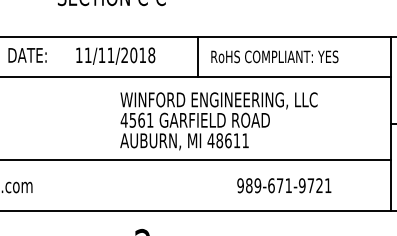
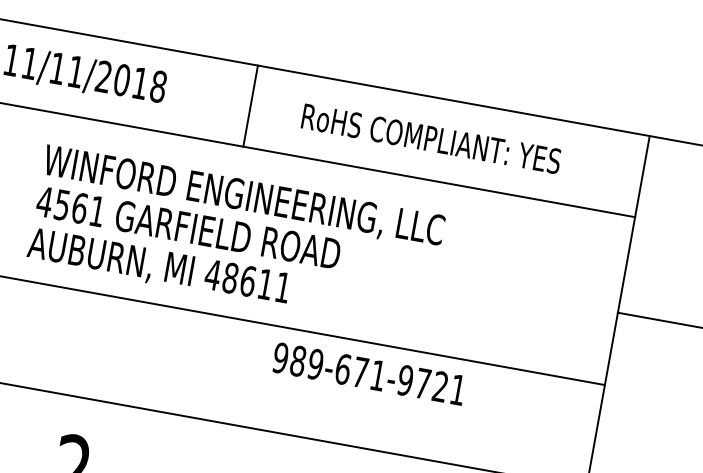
text: (274, 56) -> (430, 138), moved
text: (218, 121) -> (235, 238), moved
text: (284, 185) -> (369, 373), moved

